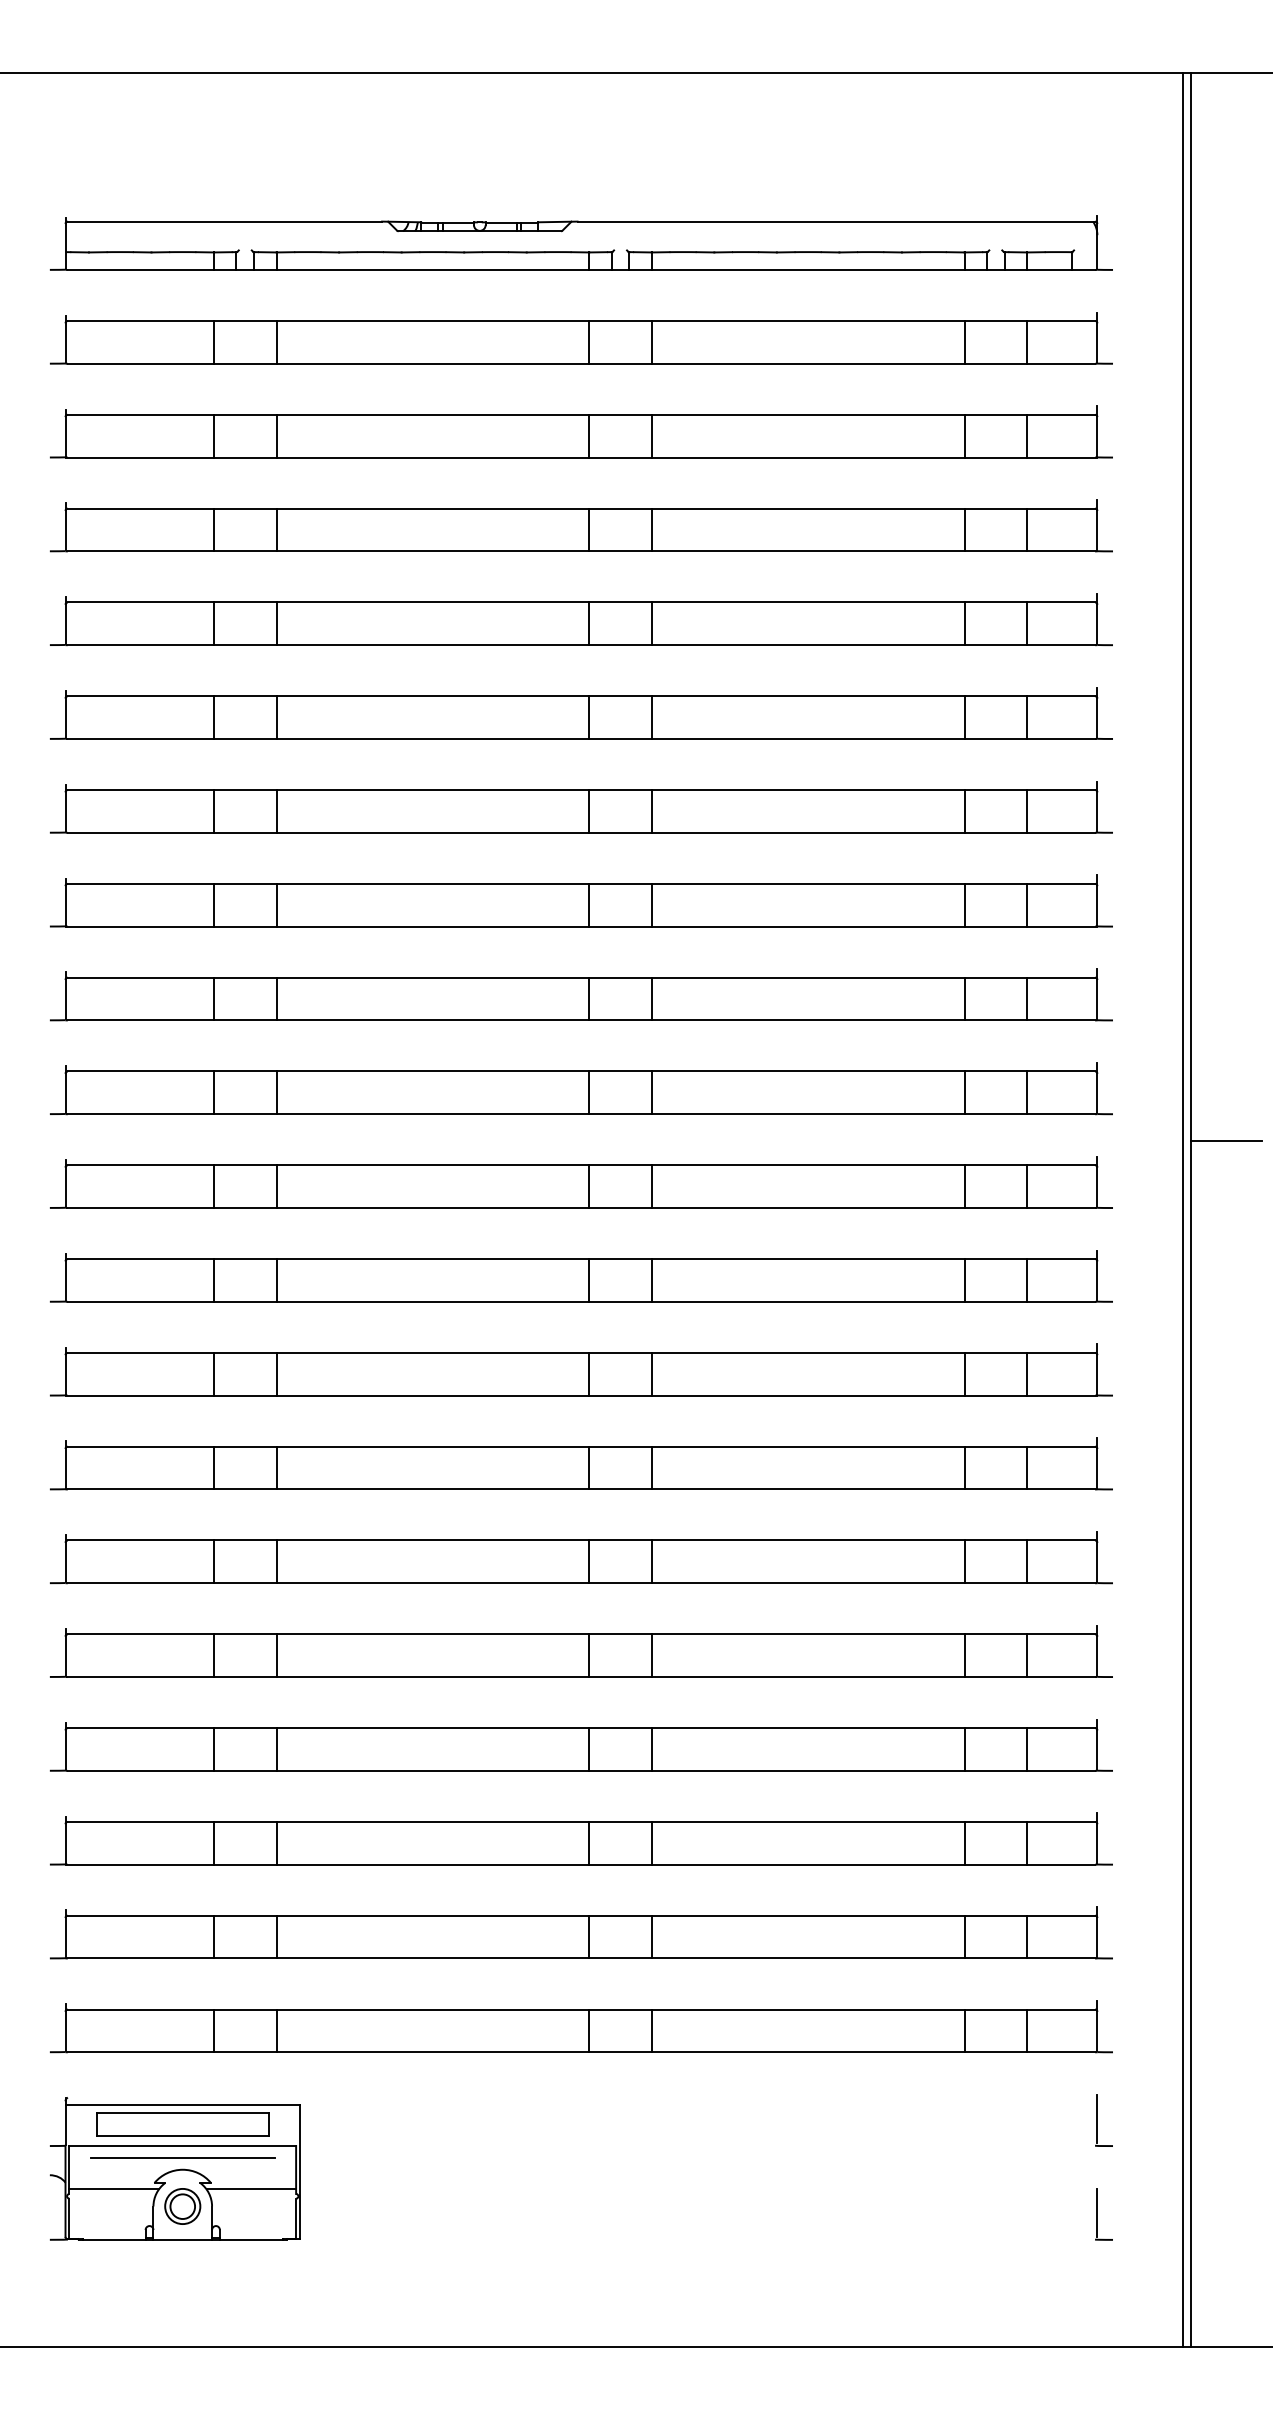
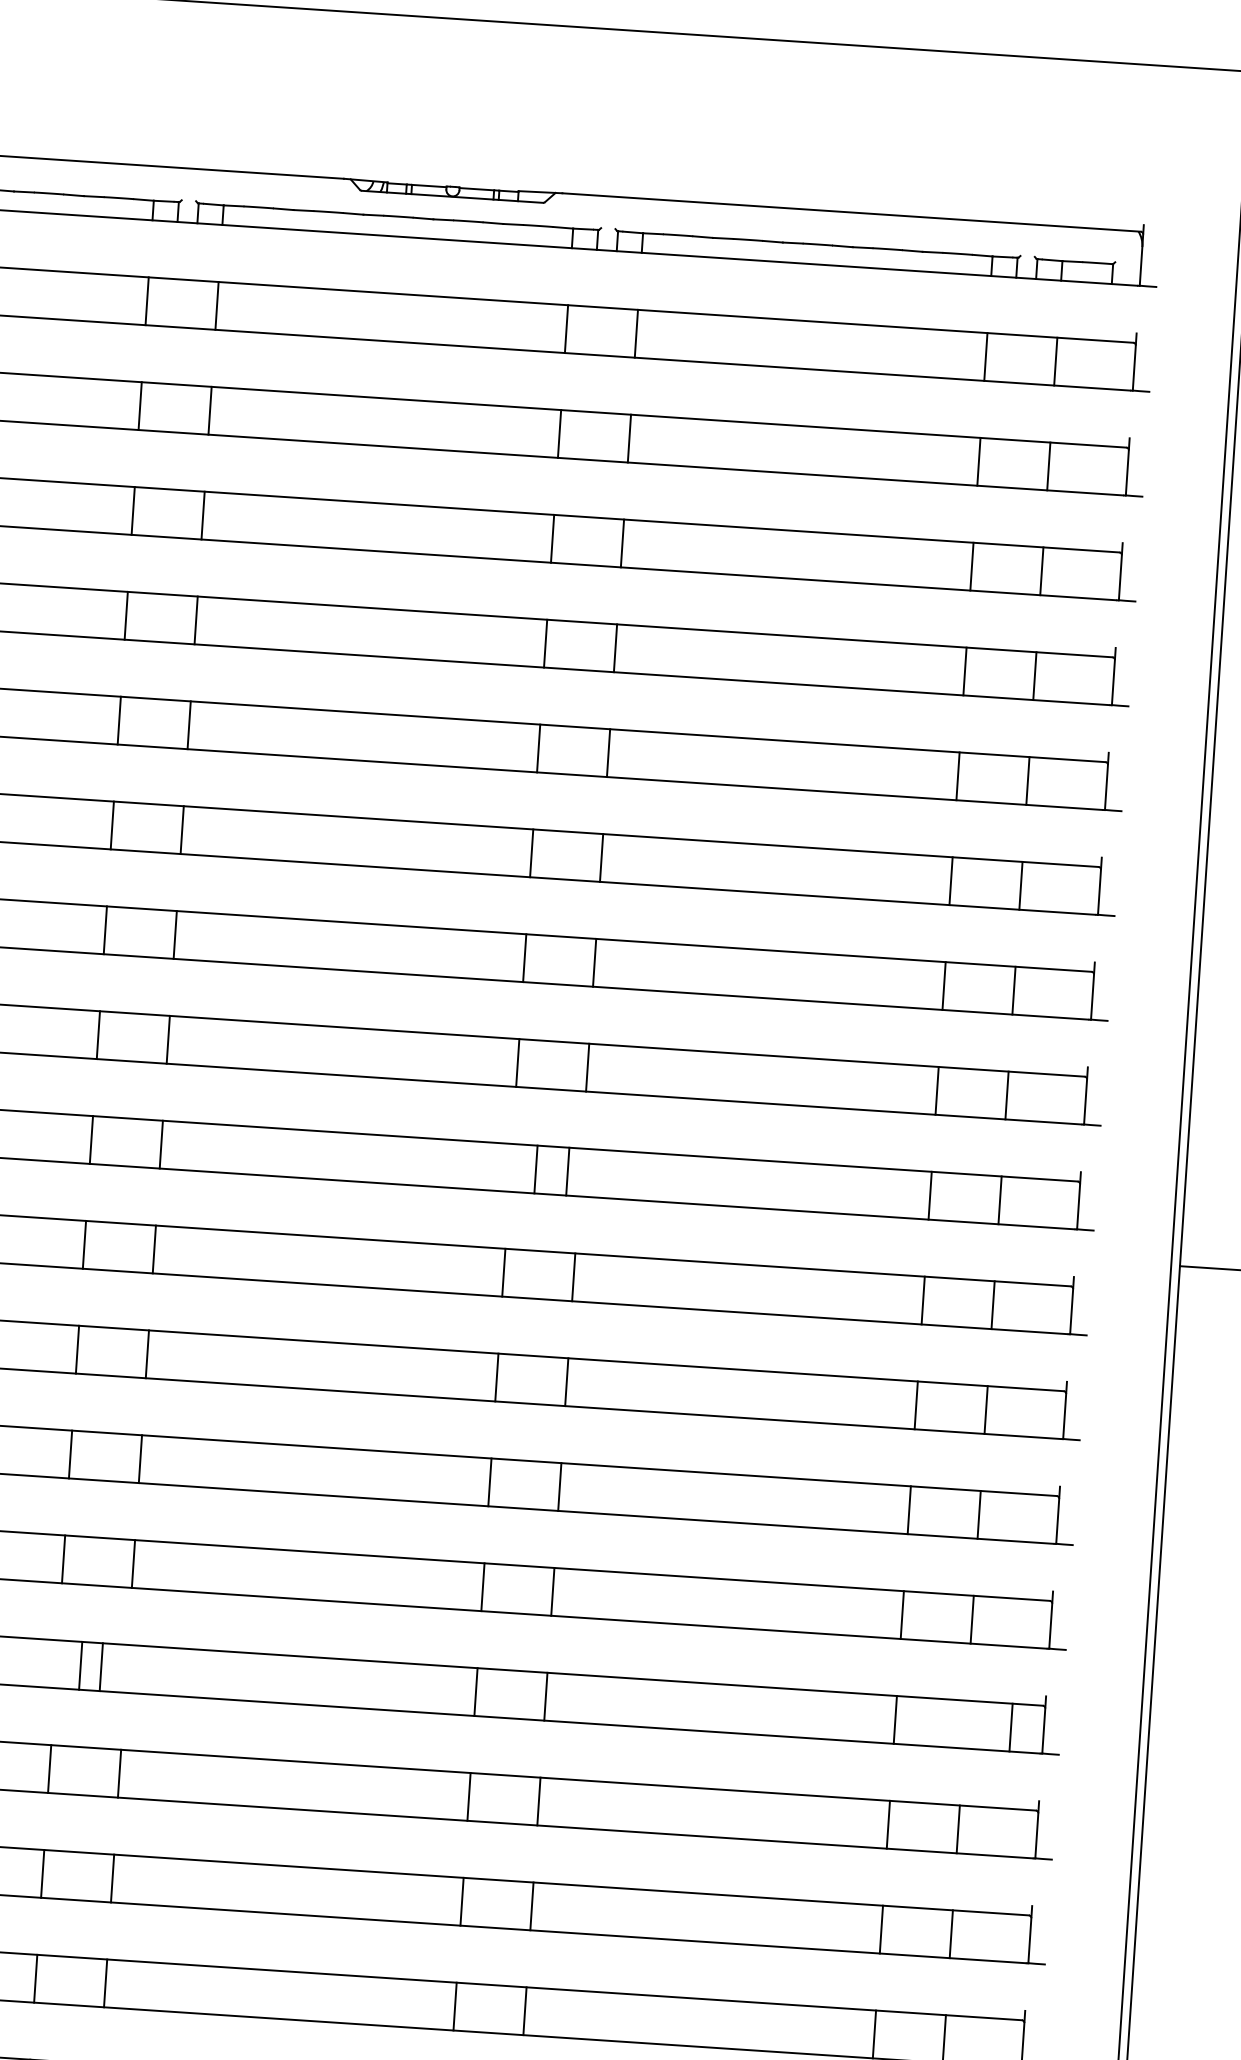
line: (589, 1092) -> (568, 1171), moved
line: (651, 1092) -> (535, 1169), moved
line: (214, 1561) -> (101, 1666), moved
line: (276, 1561) -> (80, 1665), moved
line: (1027, 1561) -> (1011, 1727), moved

